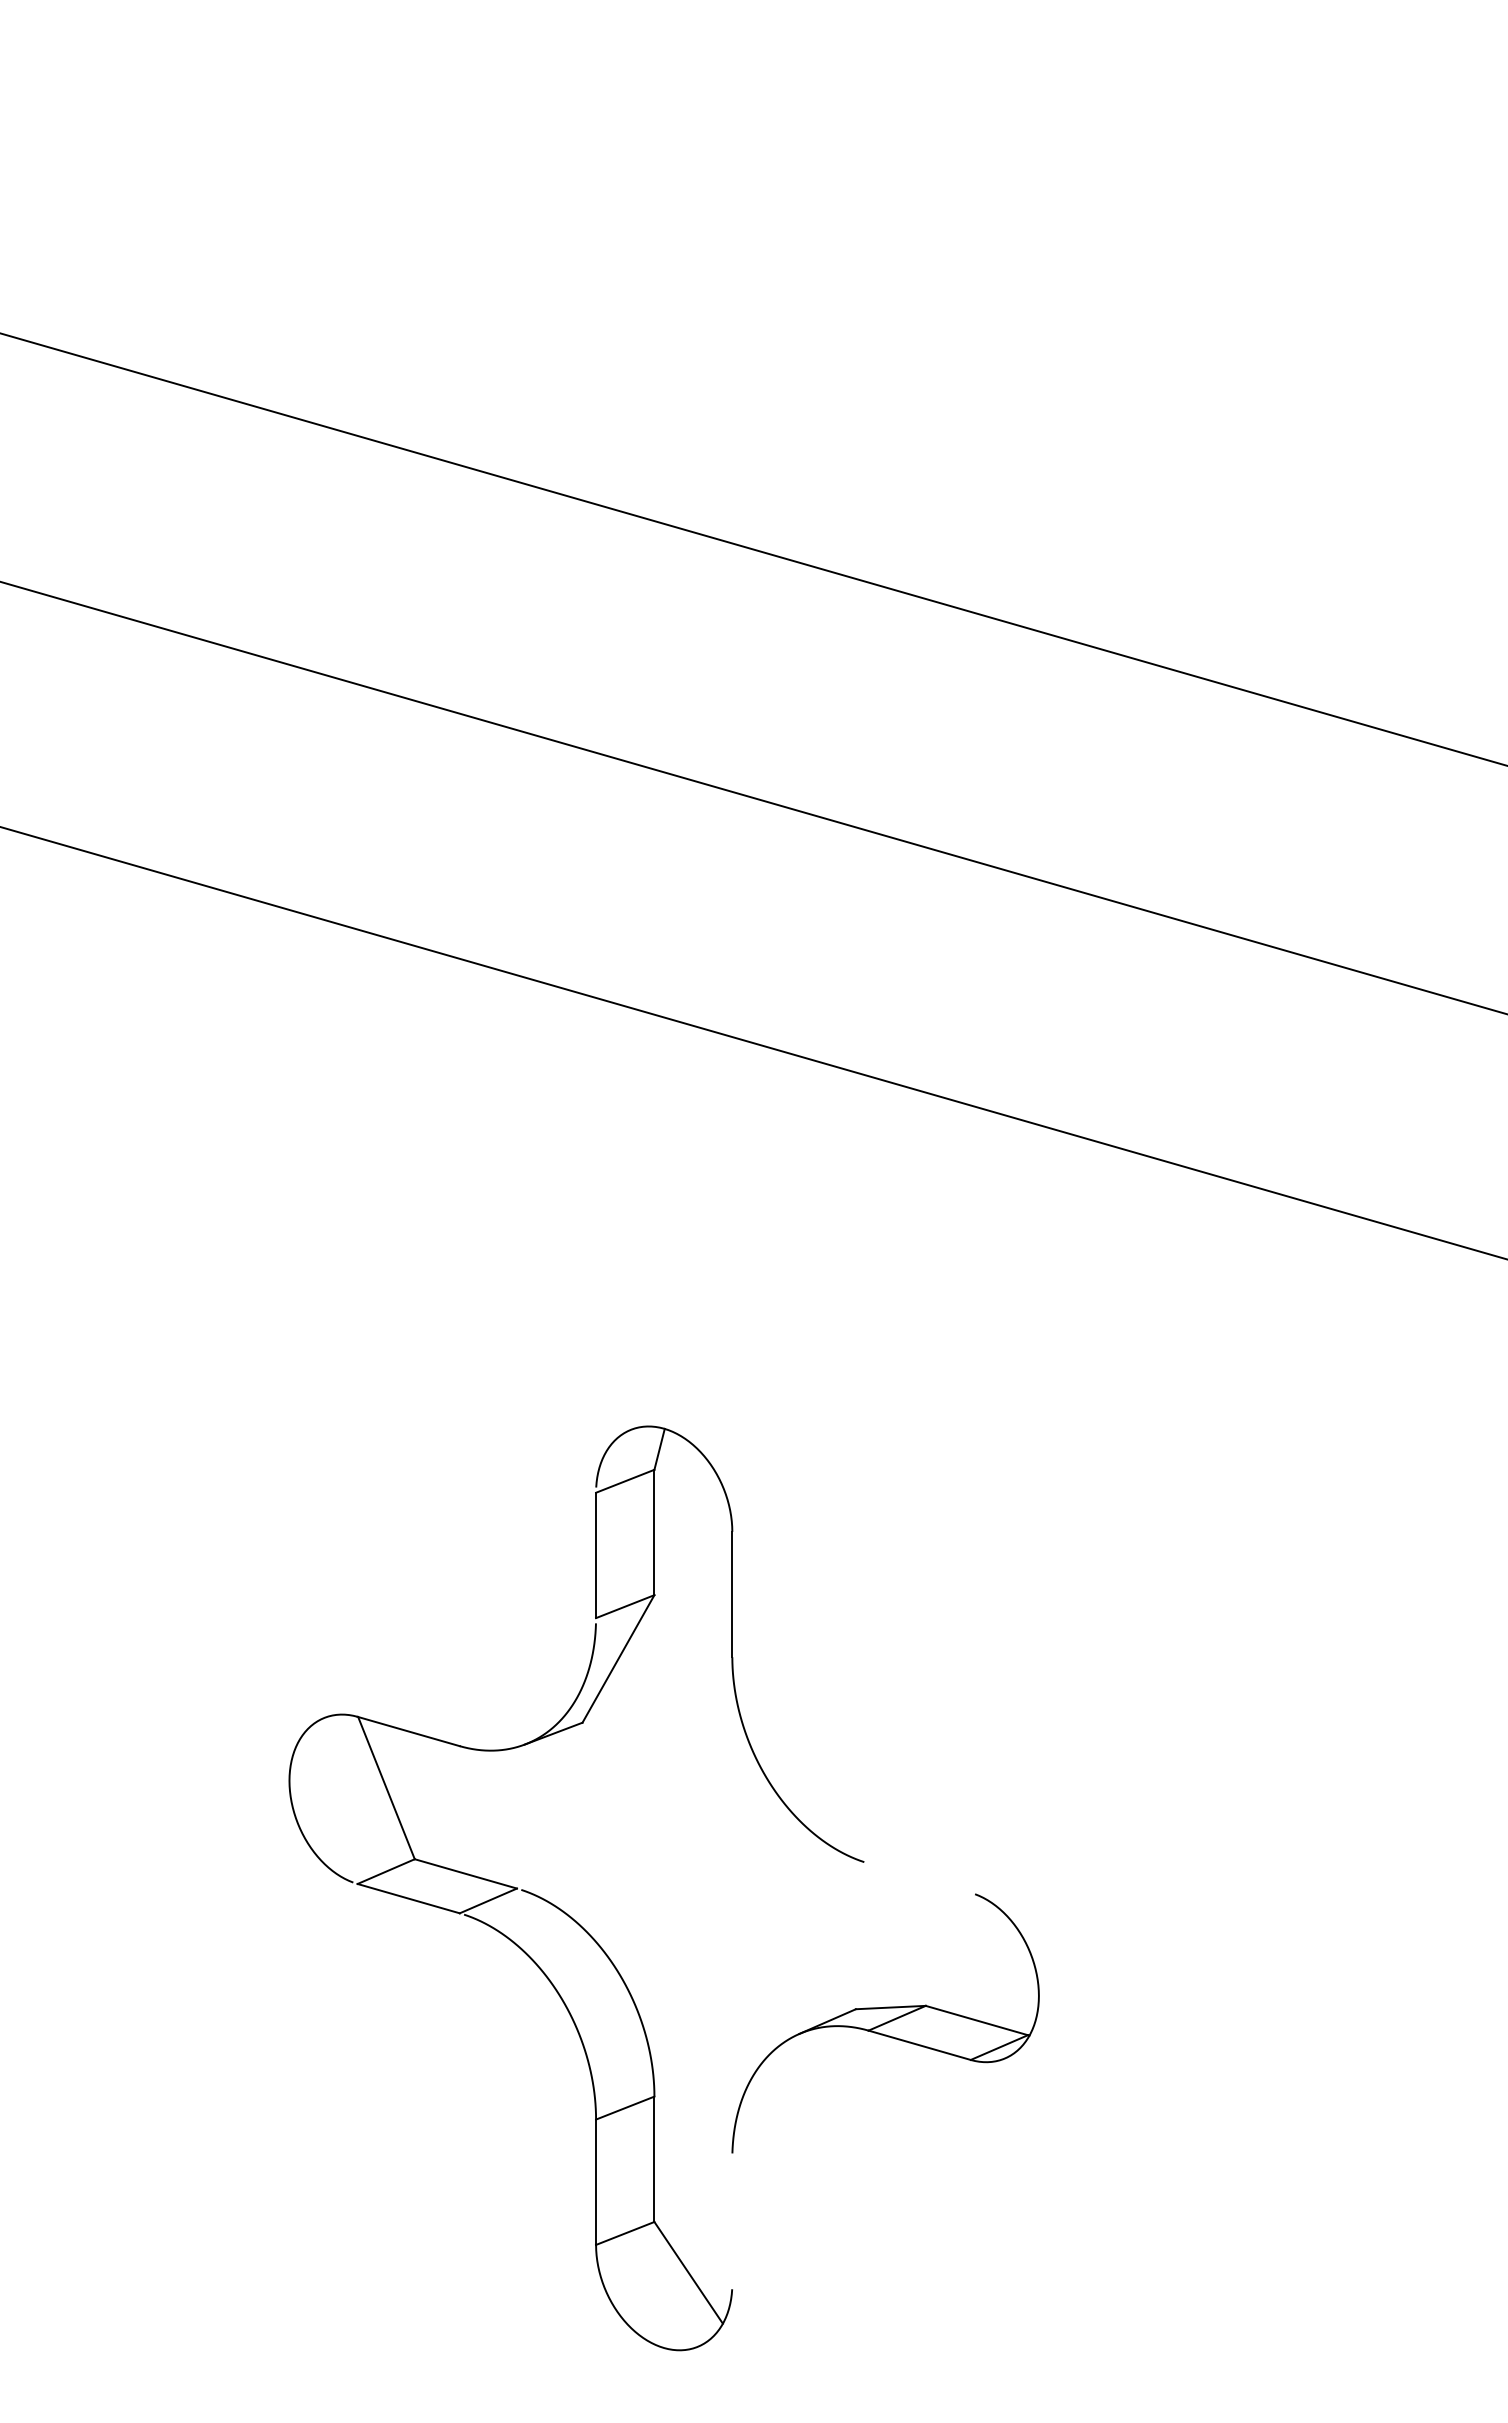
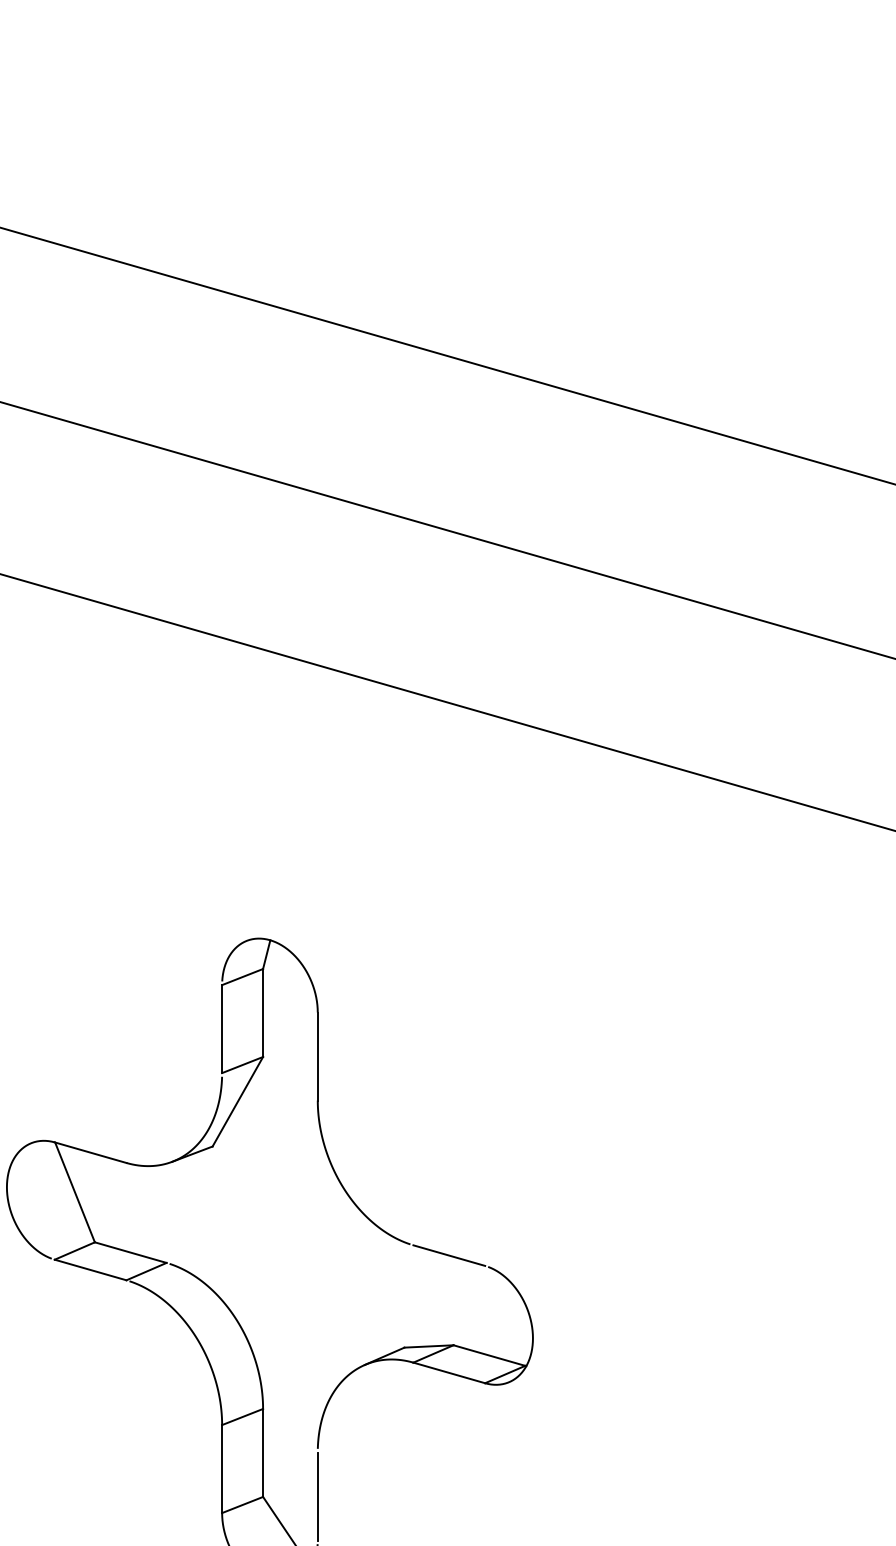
line: (919, 1877) -> (449, 1255), added
line: (732, 2221) -> (317, 1496), added

